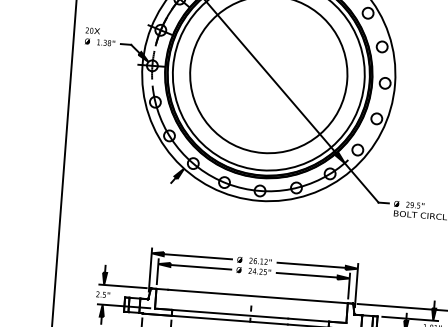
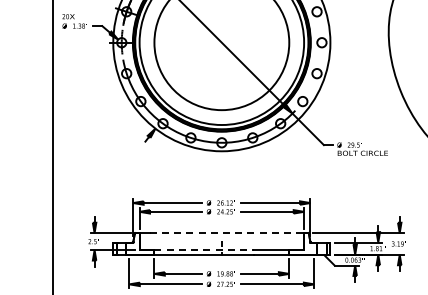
line: (258, 296) -> (227, 233), solid -> dashed
line: (230, 314) -> (204, 250), solid -> dashed

